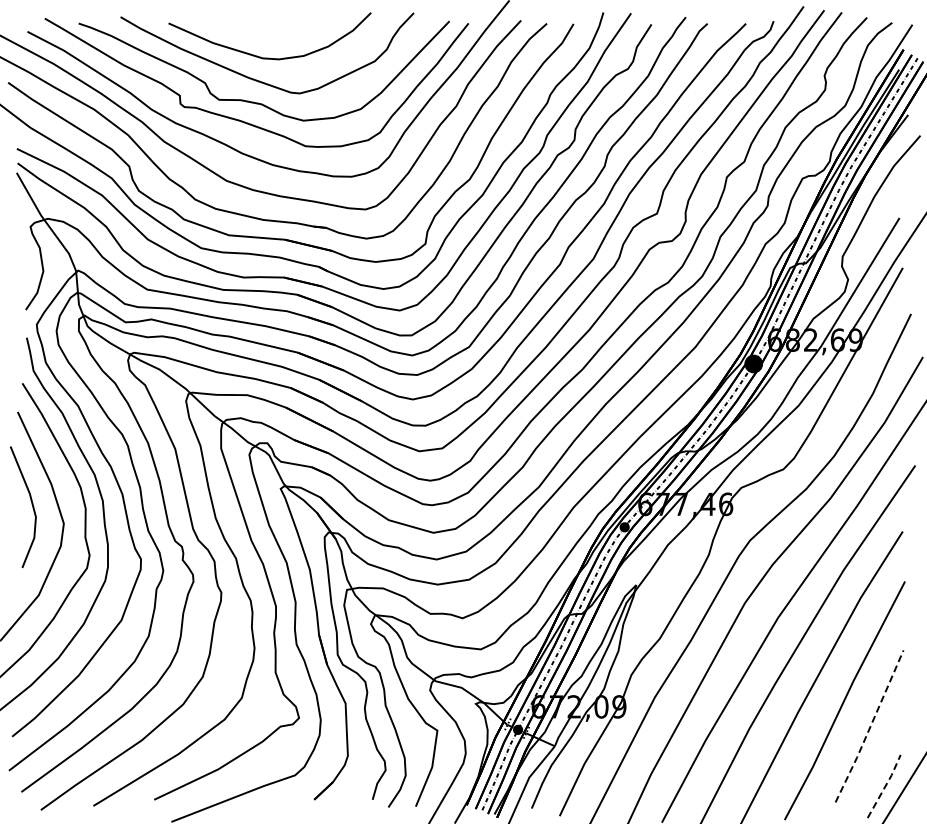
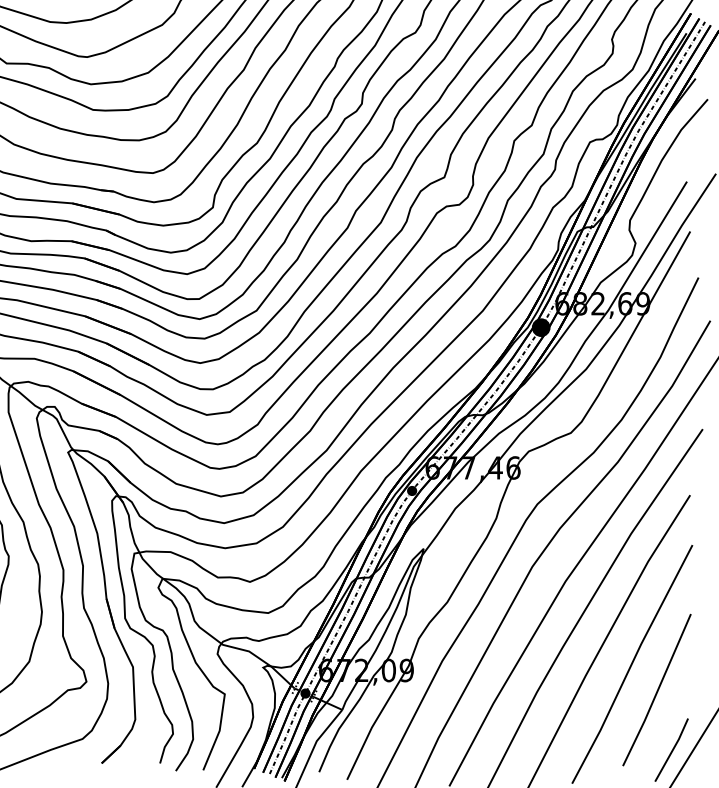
line: (870, 727) -> (657, 691), dashed -> solid
line: (885, 786) -> (672, 750), dashed -> solid

